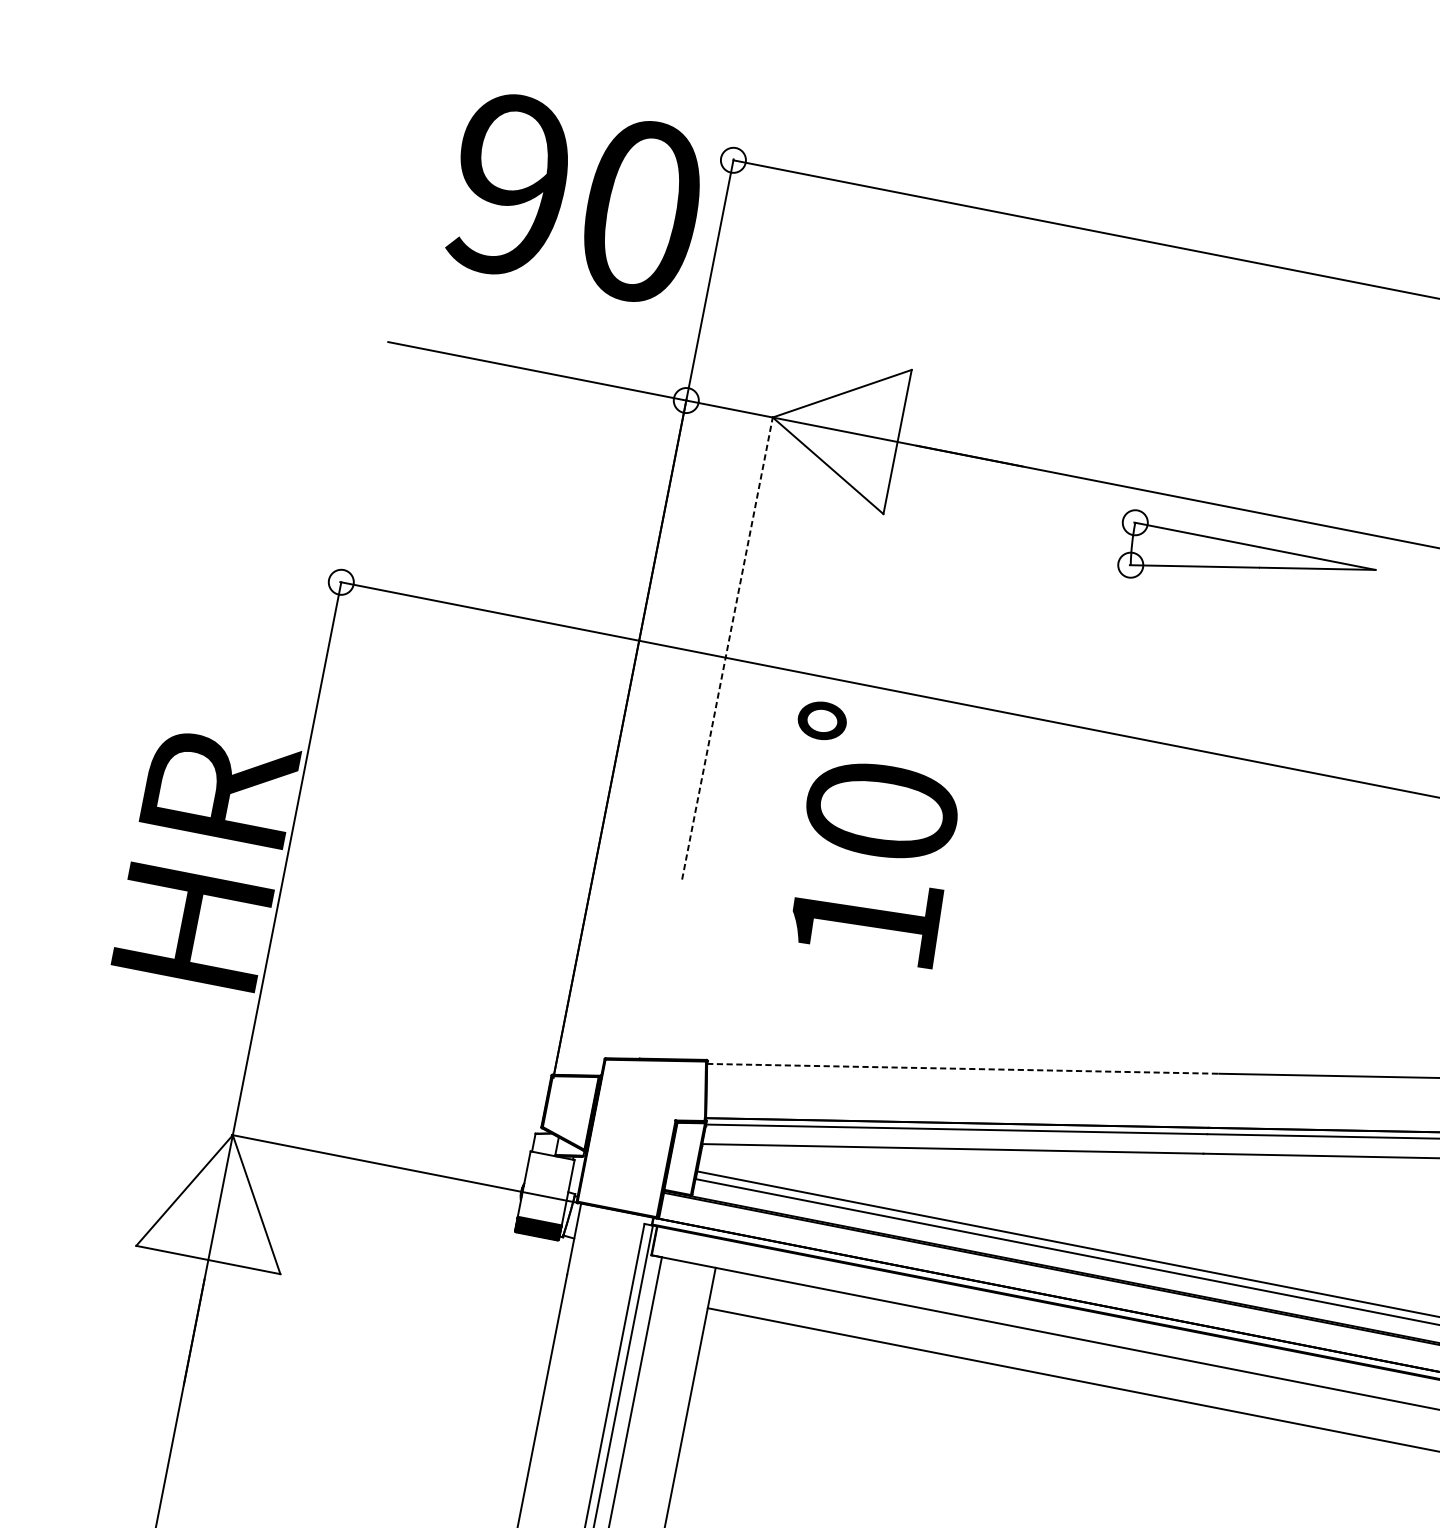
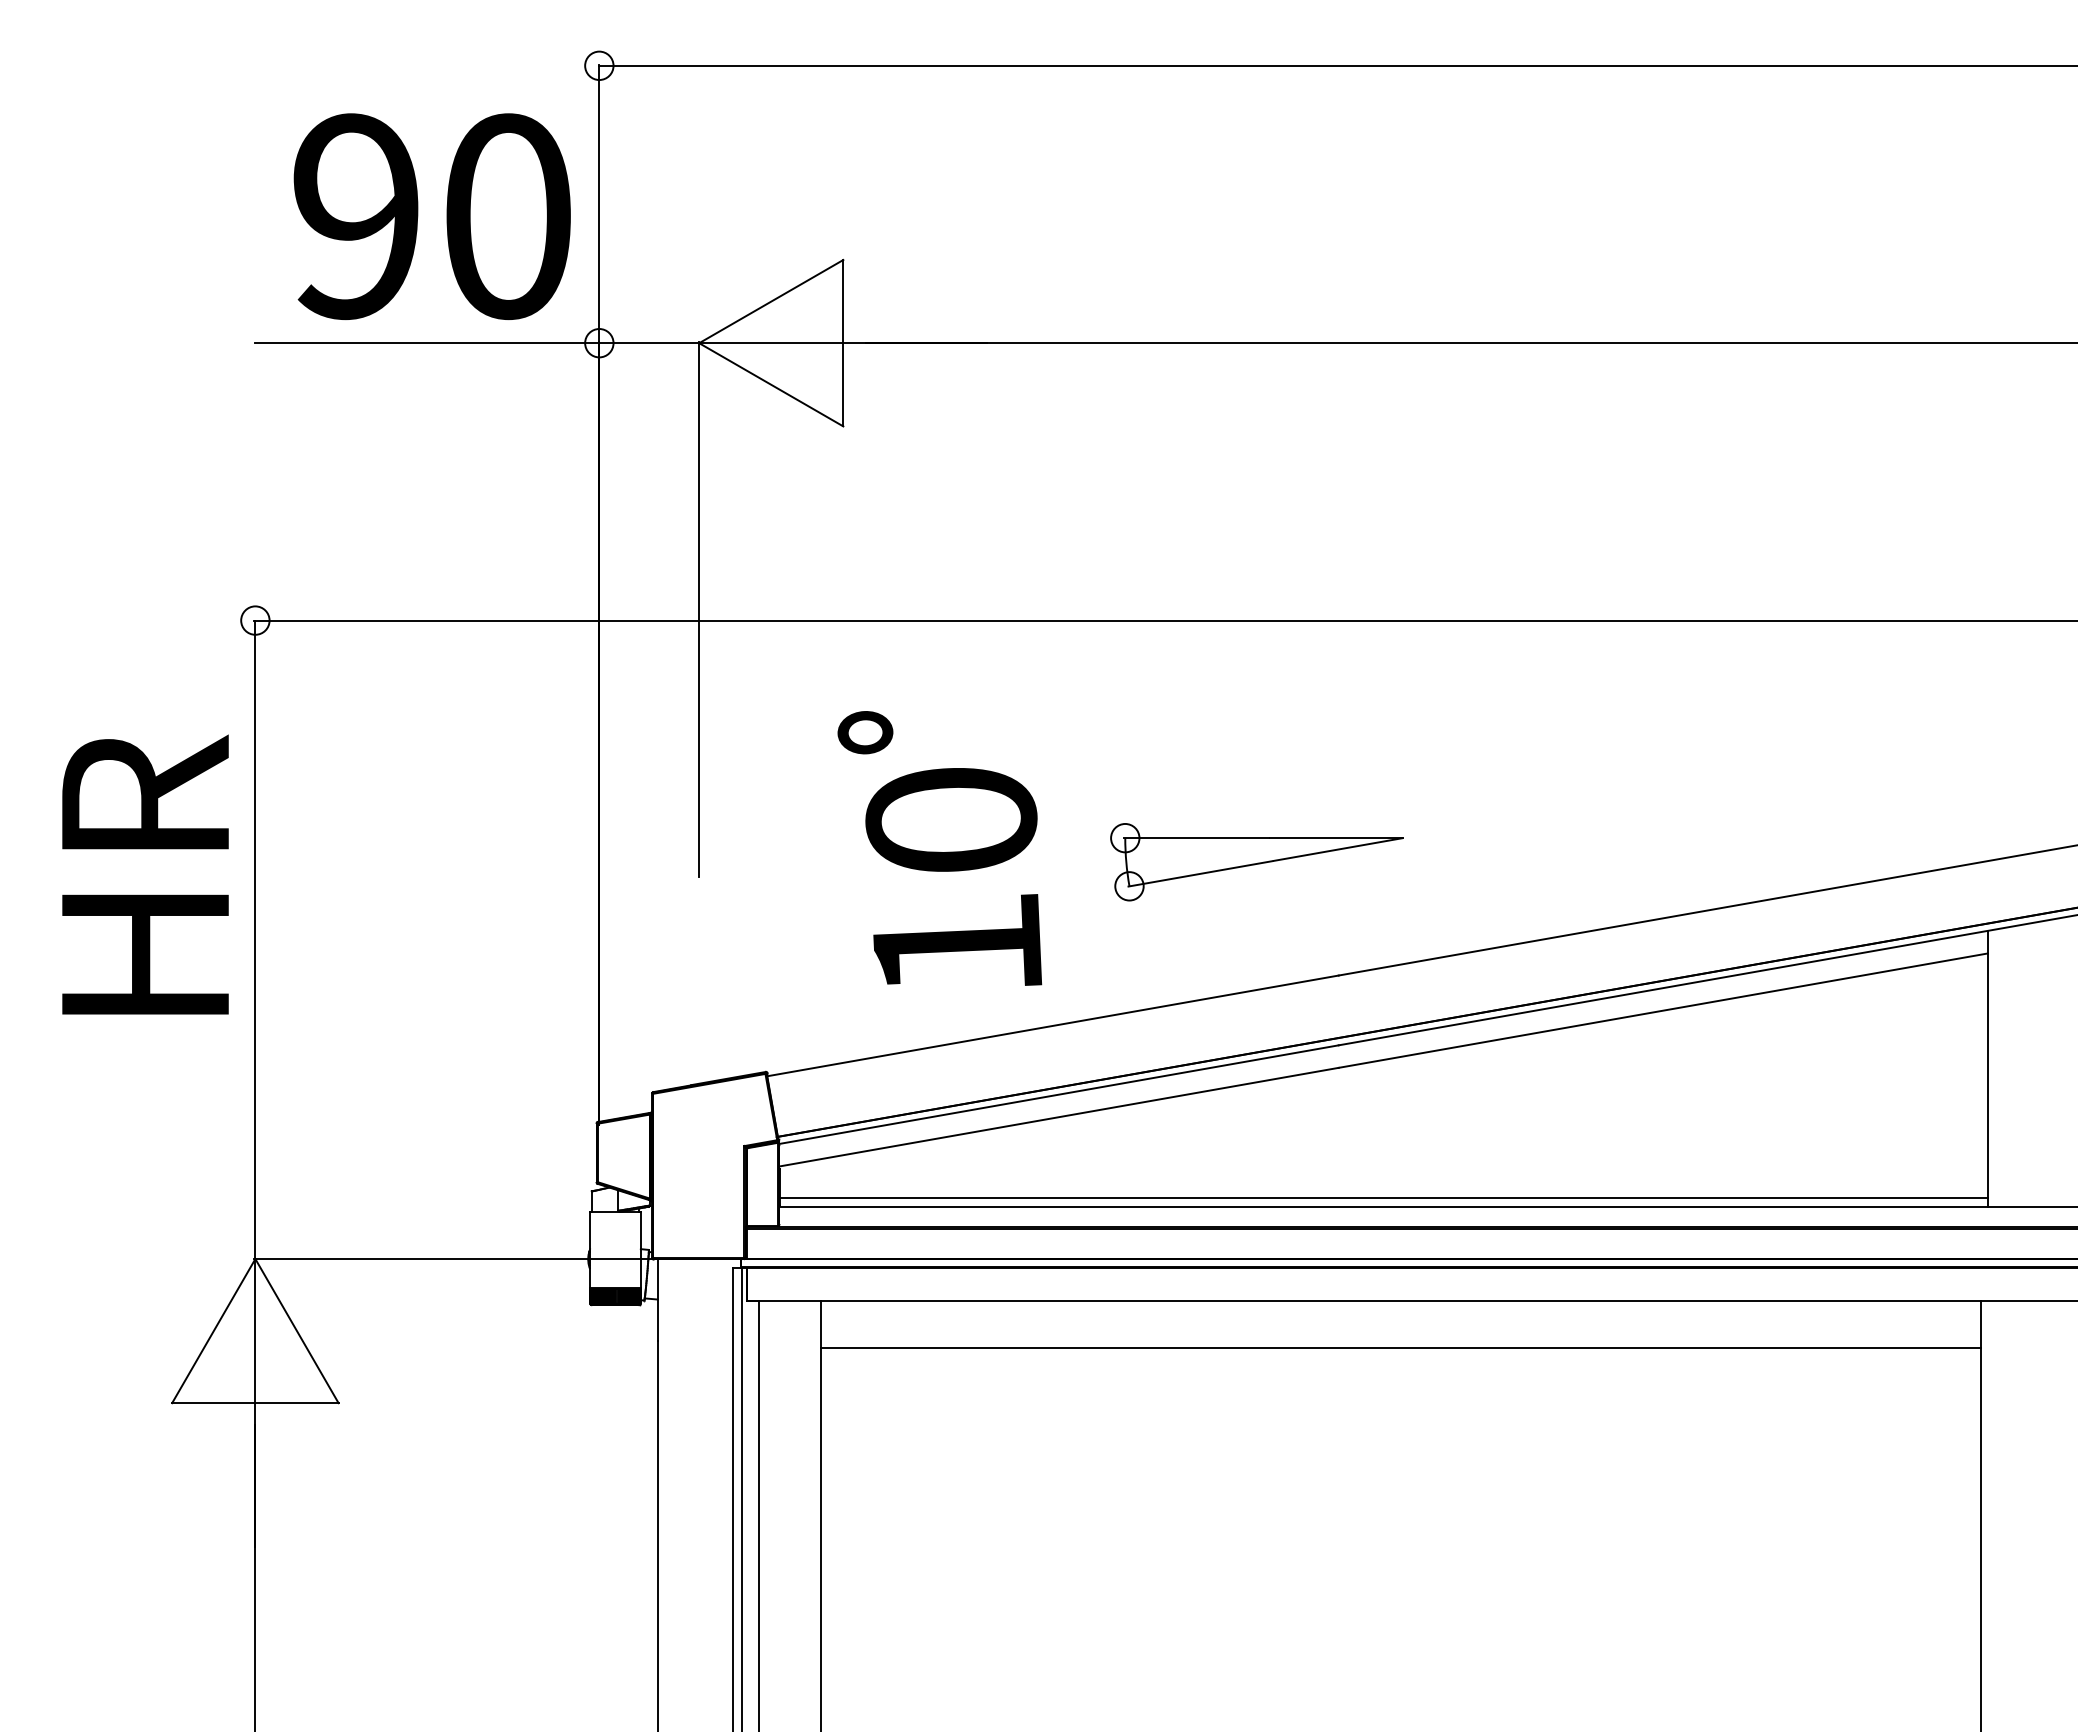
text: (575, 198) -> (431, 216), moved
part: (1244, 566) -> (1256, 862), moved
line: (727, 647) -> (699, 608), dashed -> solid
text: (866, 833) -> (939, 848), moved
text: (206, 857) -> (145, 874), moved
line: (963, 1068) -> (1053, 1025), dashed -> solid

